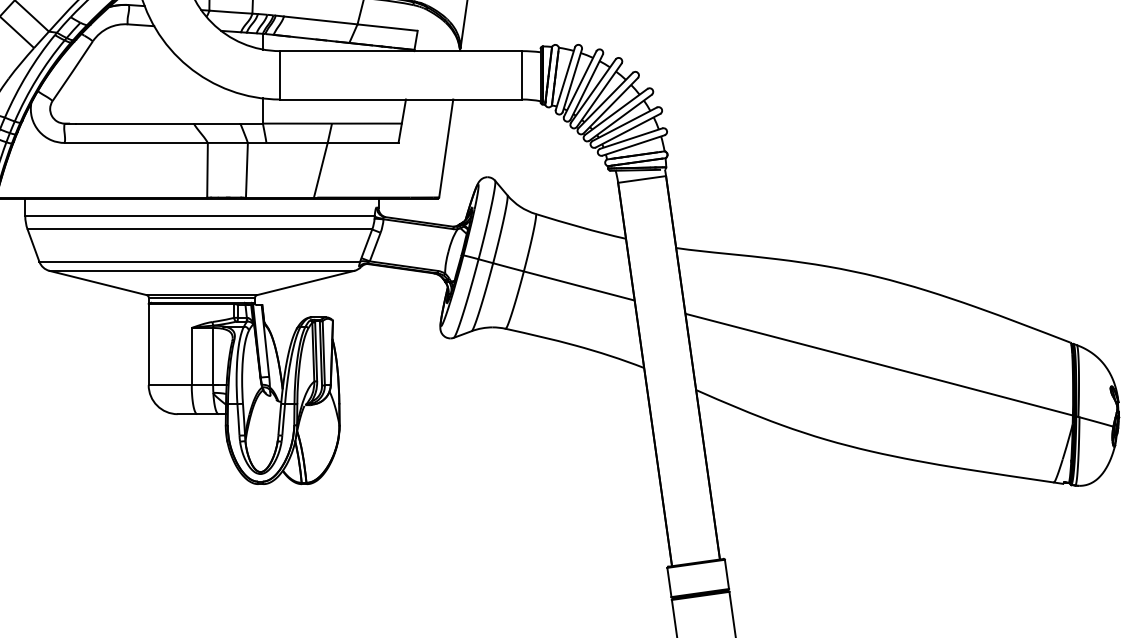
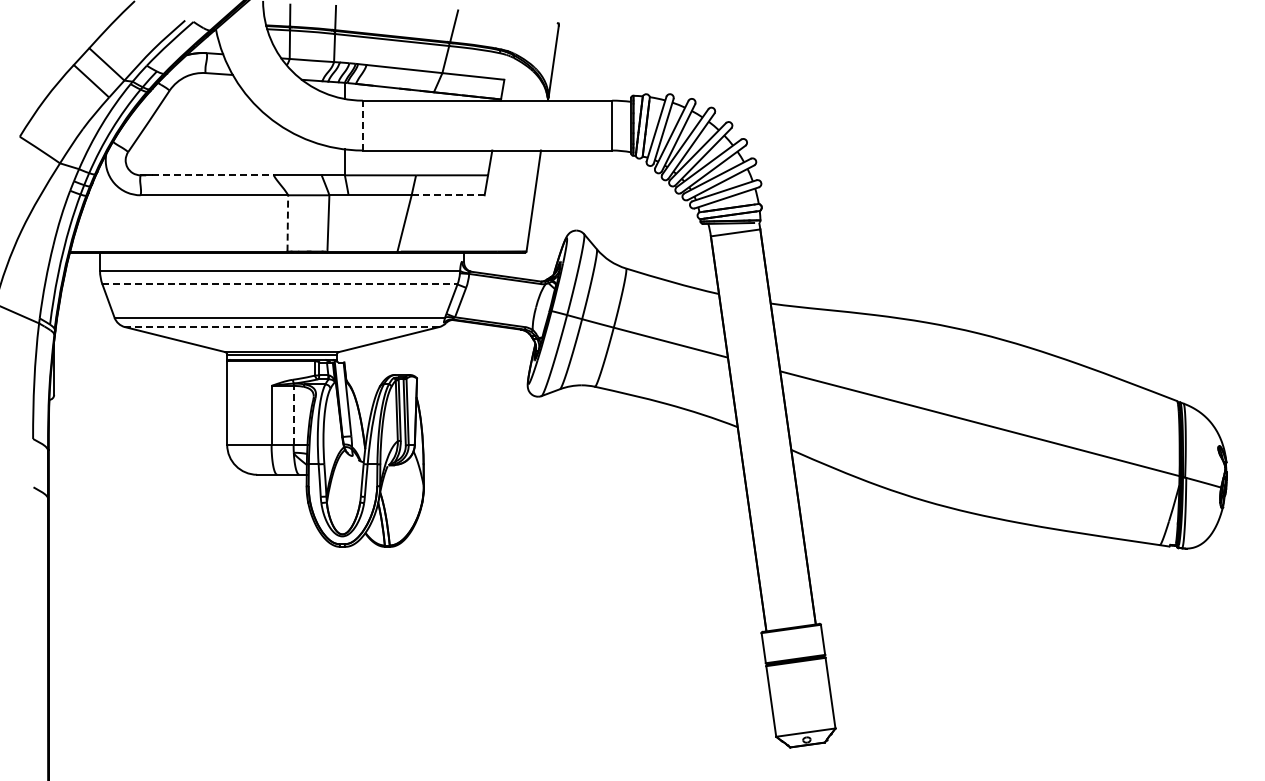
line: (280, 75) -> (362, 125), solid -> dashed
line: (134, 123) -> (212, 175), solid -> dashed
line: (362, 143) -> (447, 195), solid -> dashed
line: (207, 169) -> (287, 222), solid -> dashed
line: (200, 229) -> (280, 284), solid -> dashed
line: (201, 271) -> (281, 327), solid -> dashed
line: (213, 355) -> (293, 414), solid -> dashed

